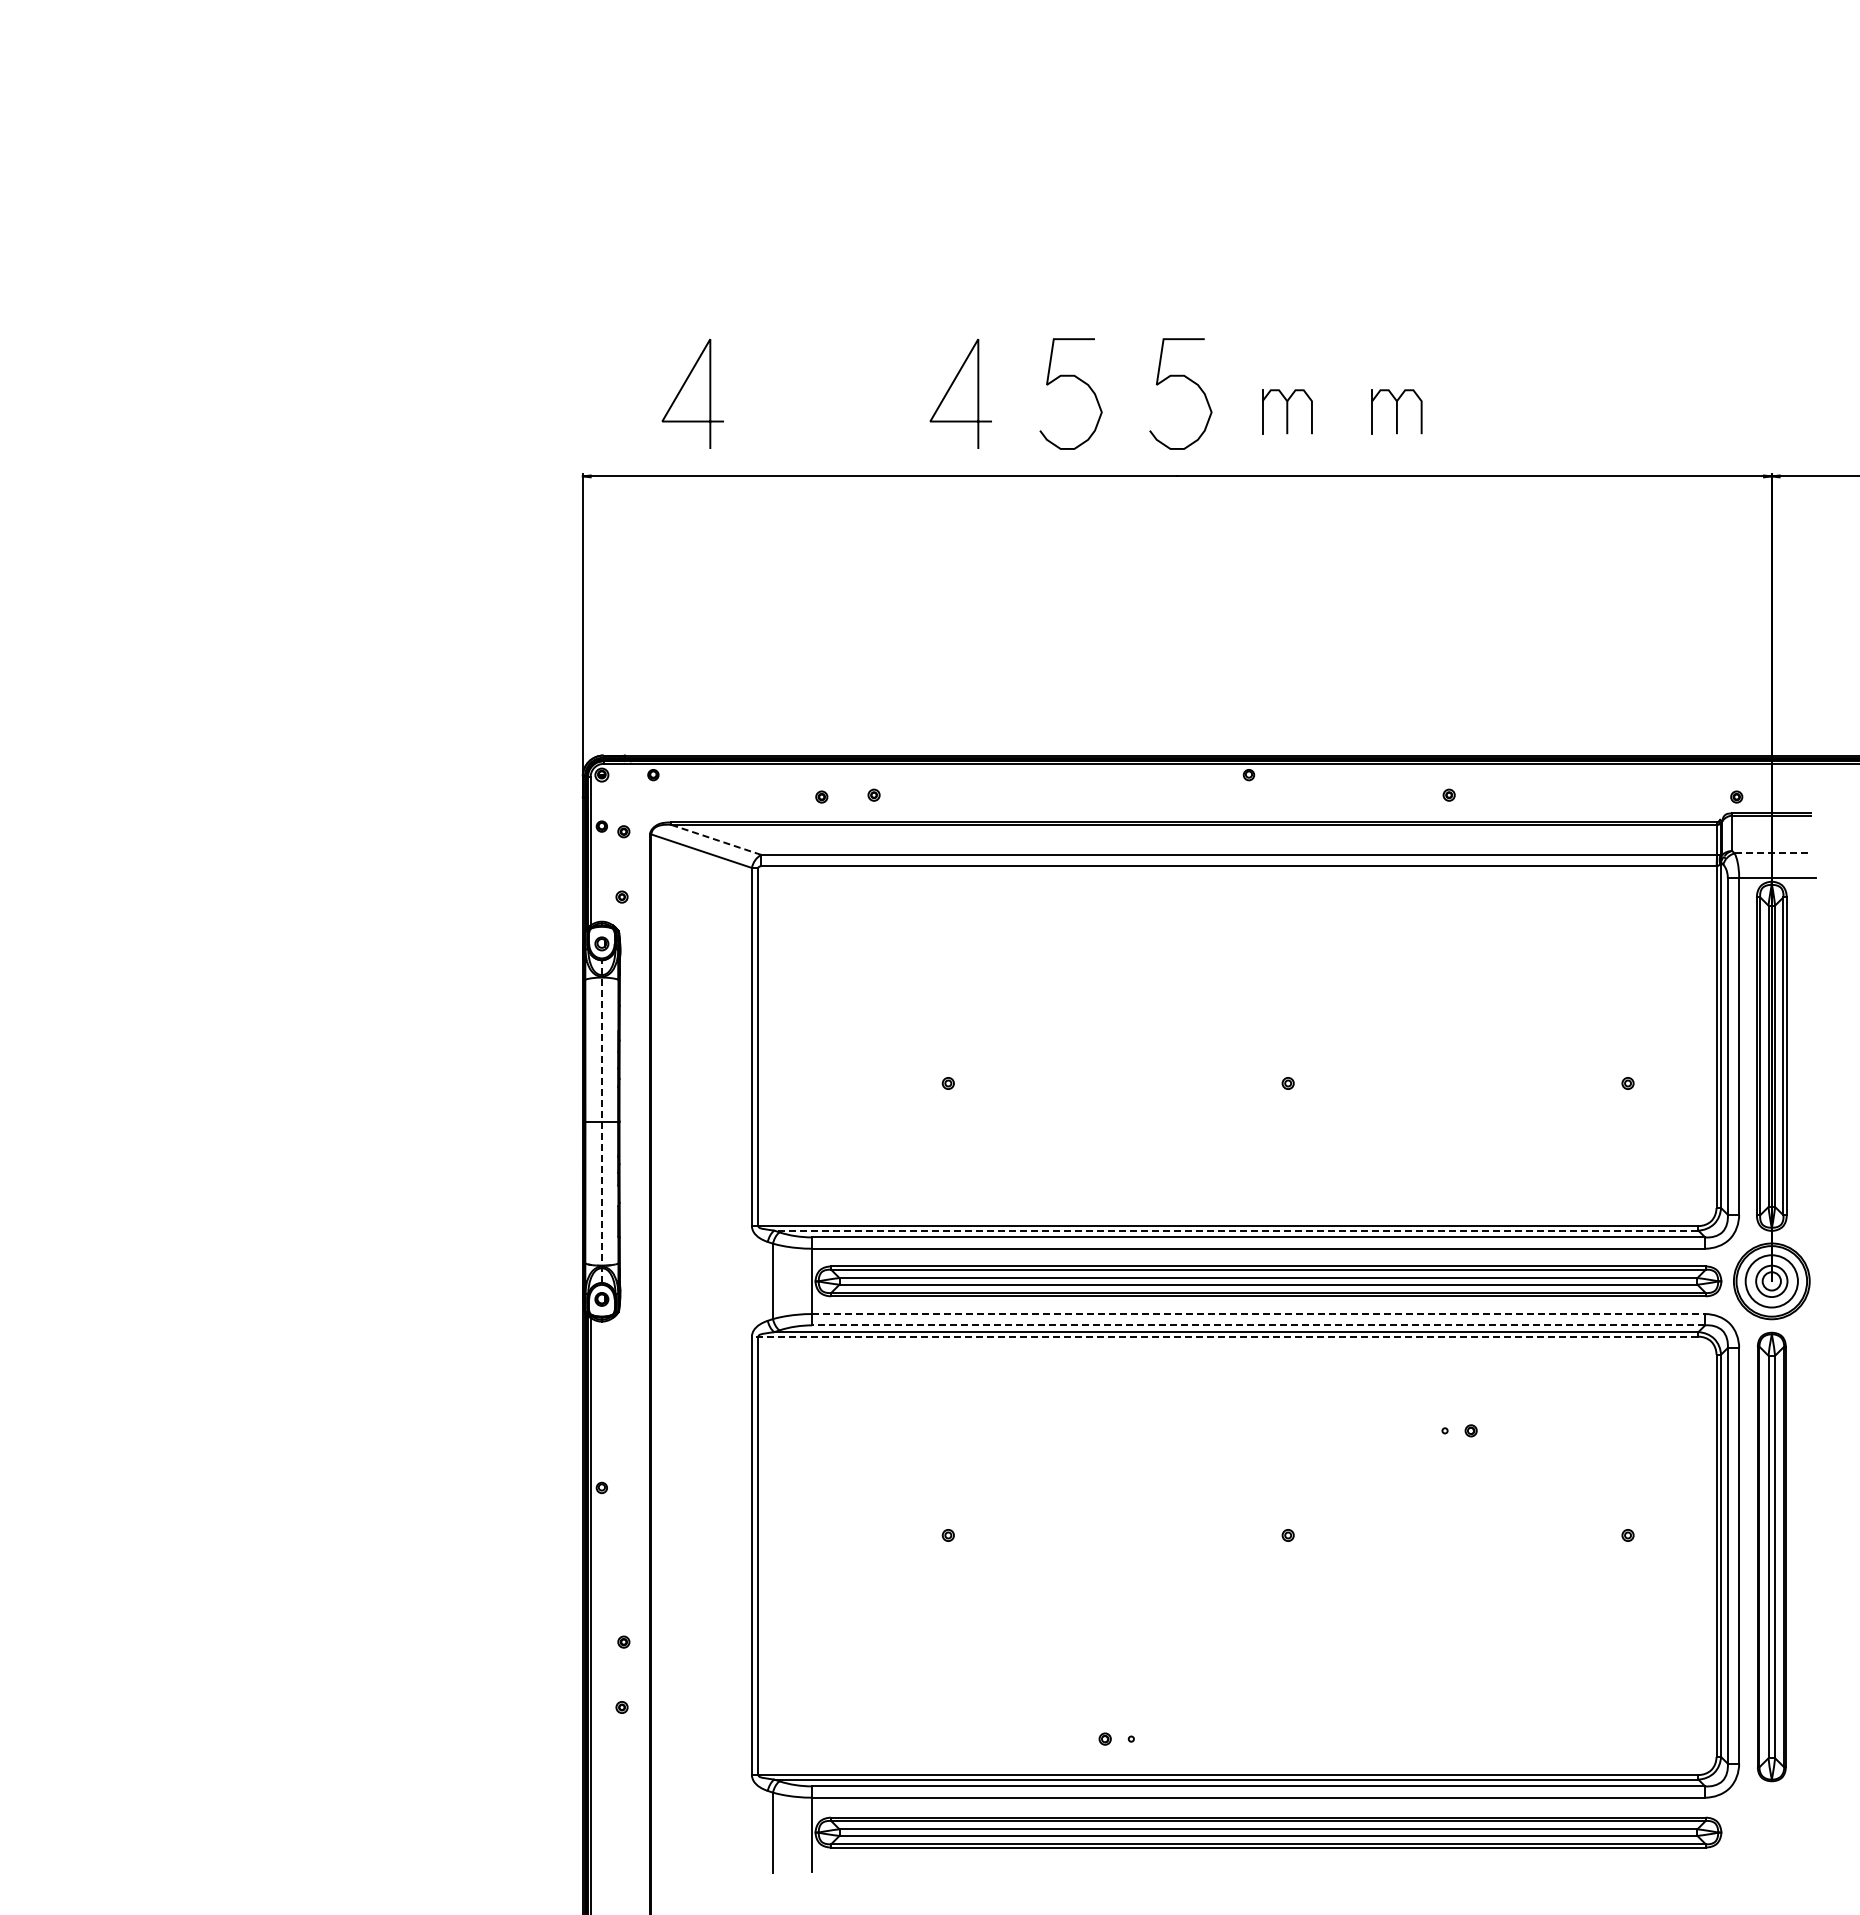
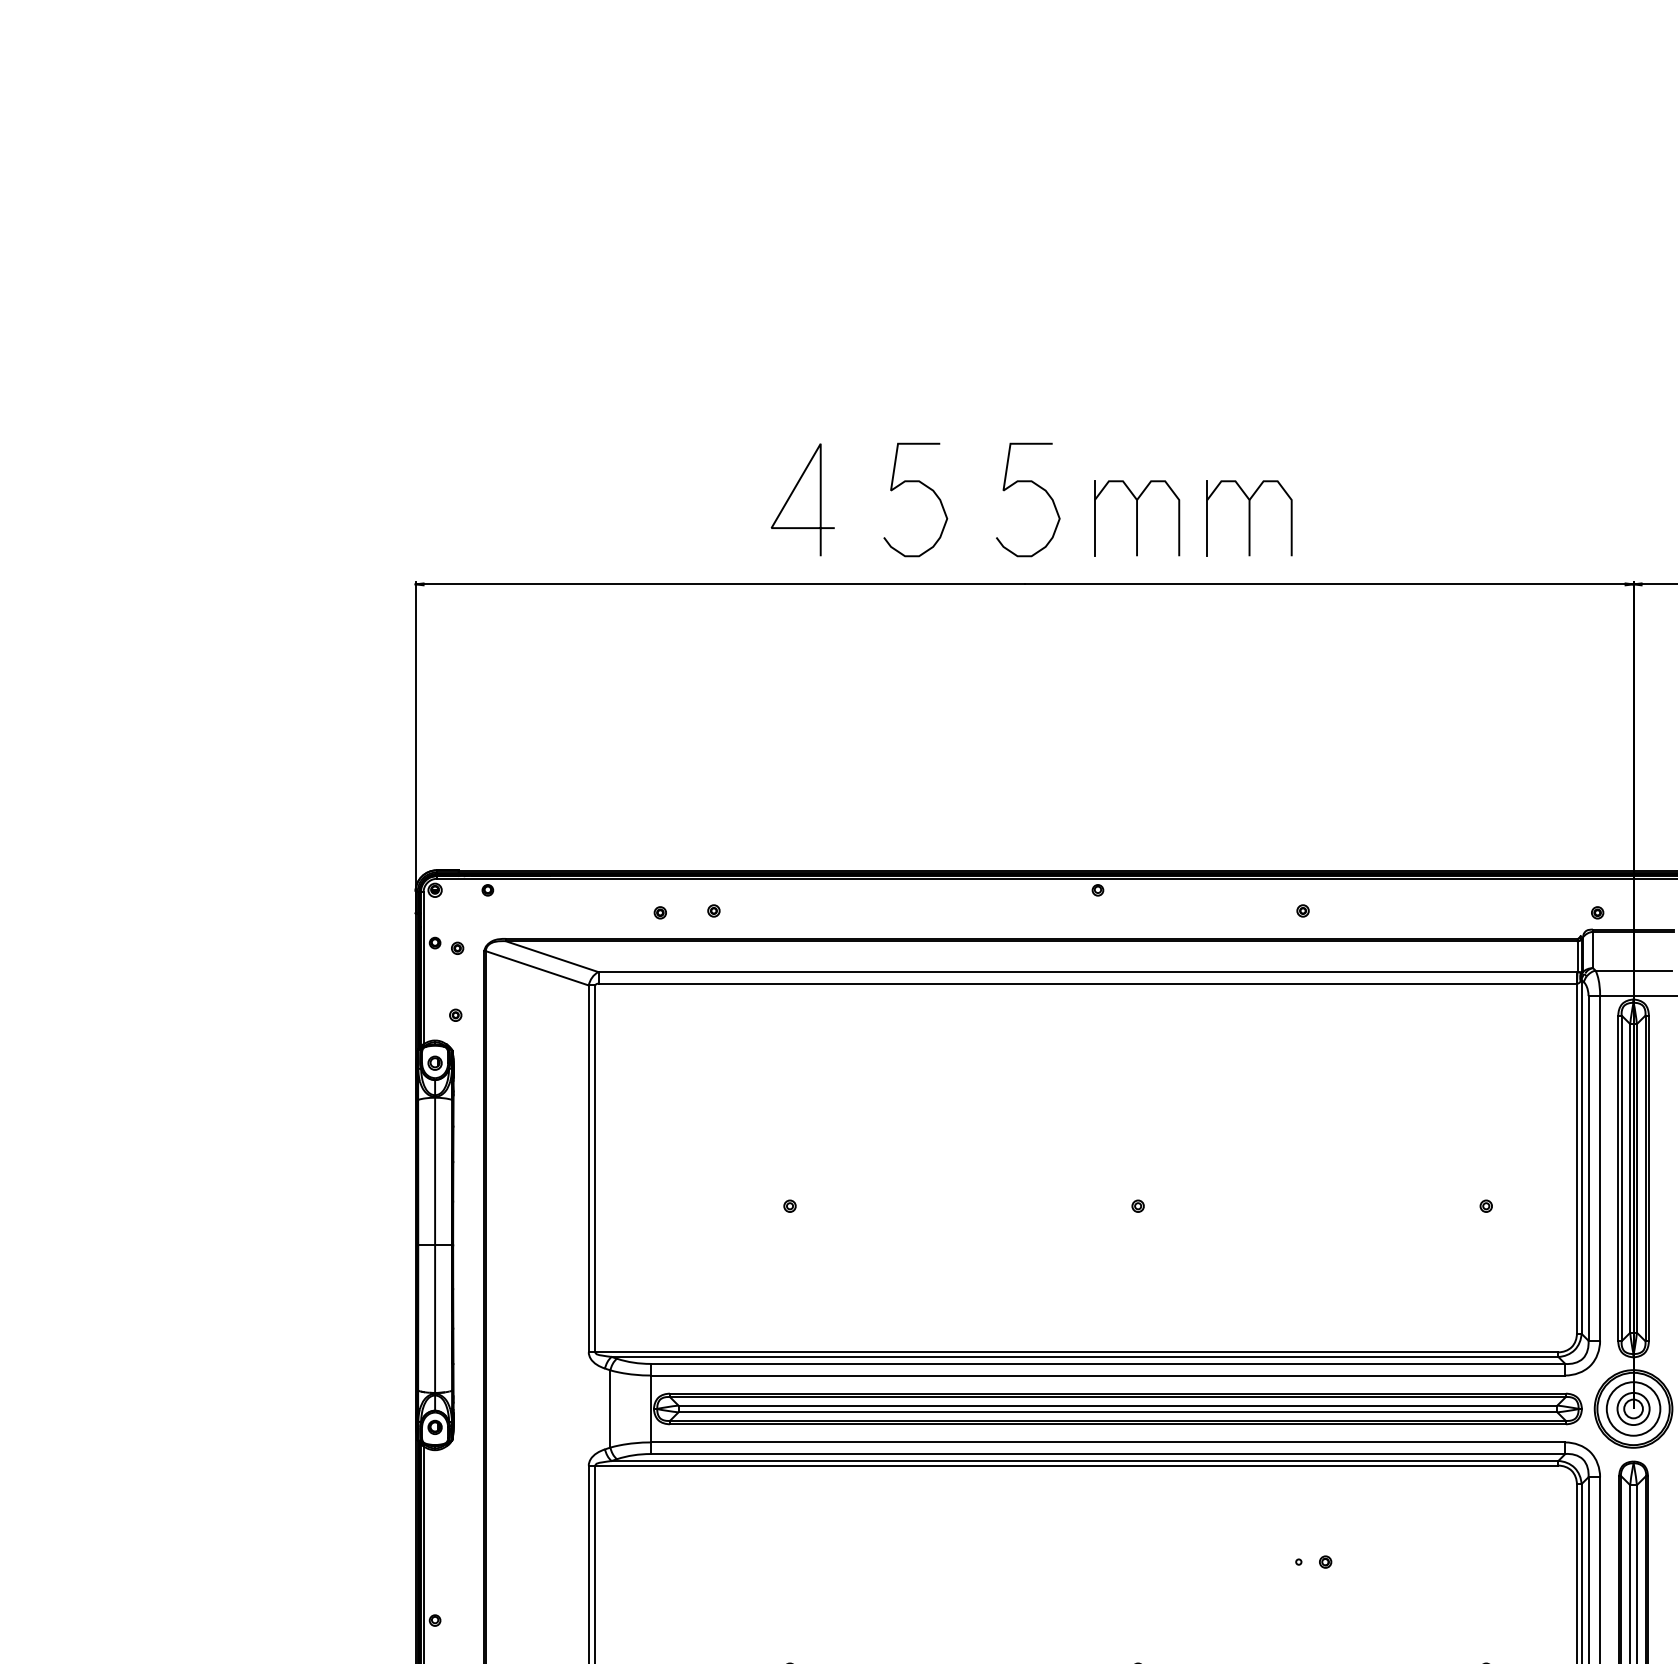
line: (682, 389) -> (517, 495), removed
part: (1287, 411) -> (1137, 517), size x1.67
part: (1396, 411) -> (1249, 517), size x1.67
line: (716, 839) -> (552, 956), dashed -> solid
line: (1772, 853) -> (1634, 970), dashed -> solid
line: (601, 1121) -> (434, 1245), dashed -> solid
line: (1235, 1230) -> (1084, 1356), dashed -> solid
line: (1258, 1314) -> (1107, 1442), dashed -> solid
line: (1258, 1325) -> (1107, 1454), dashed -> solid
line: (1224, 1336) -> (1072, 1465), dashed -> solid

